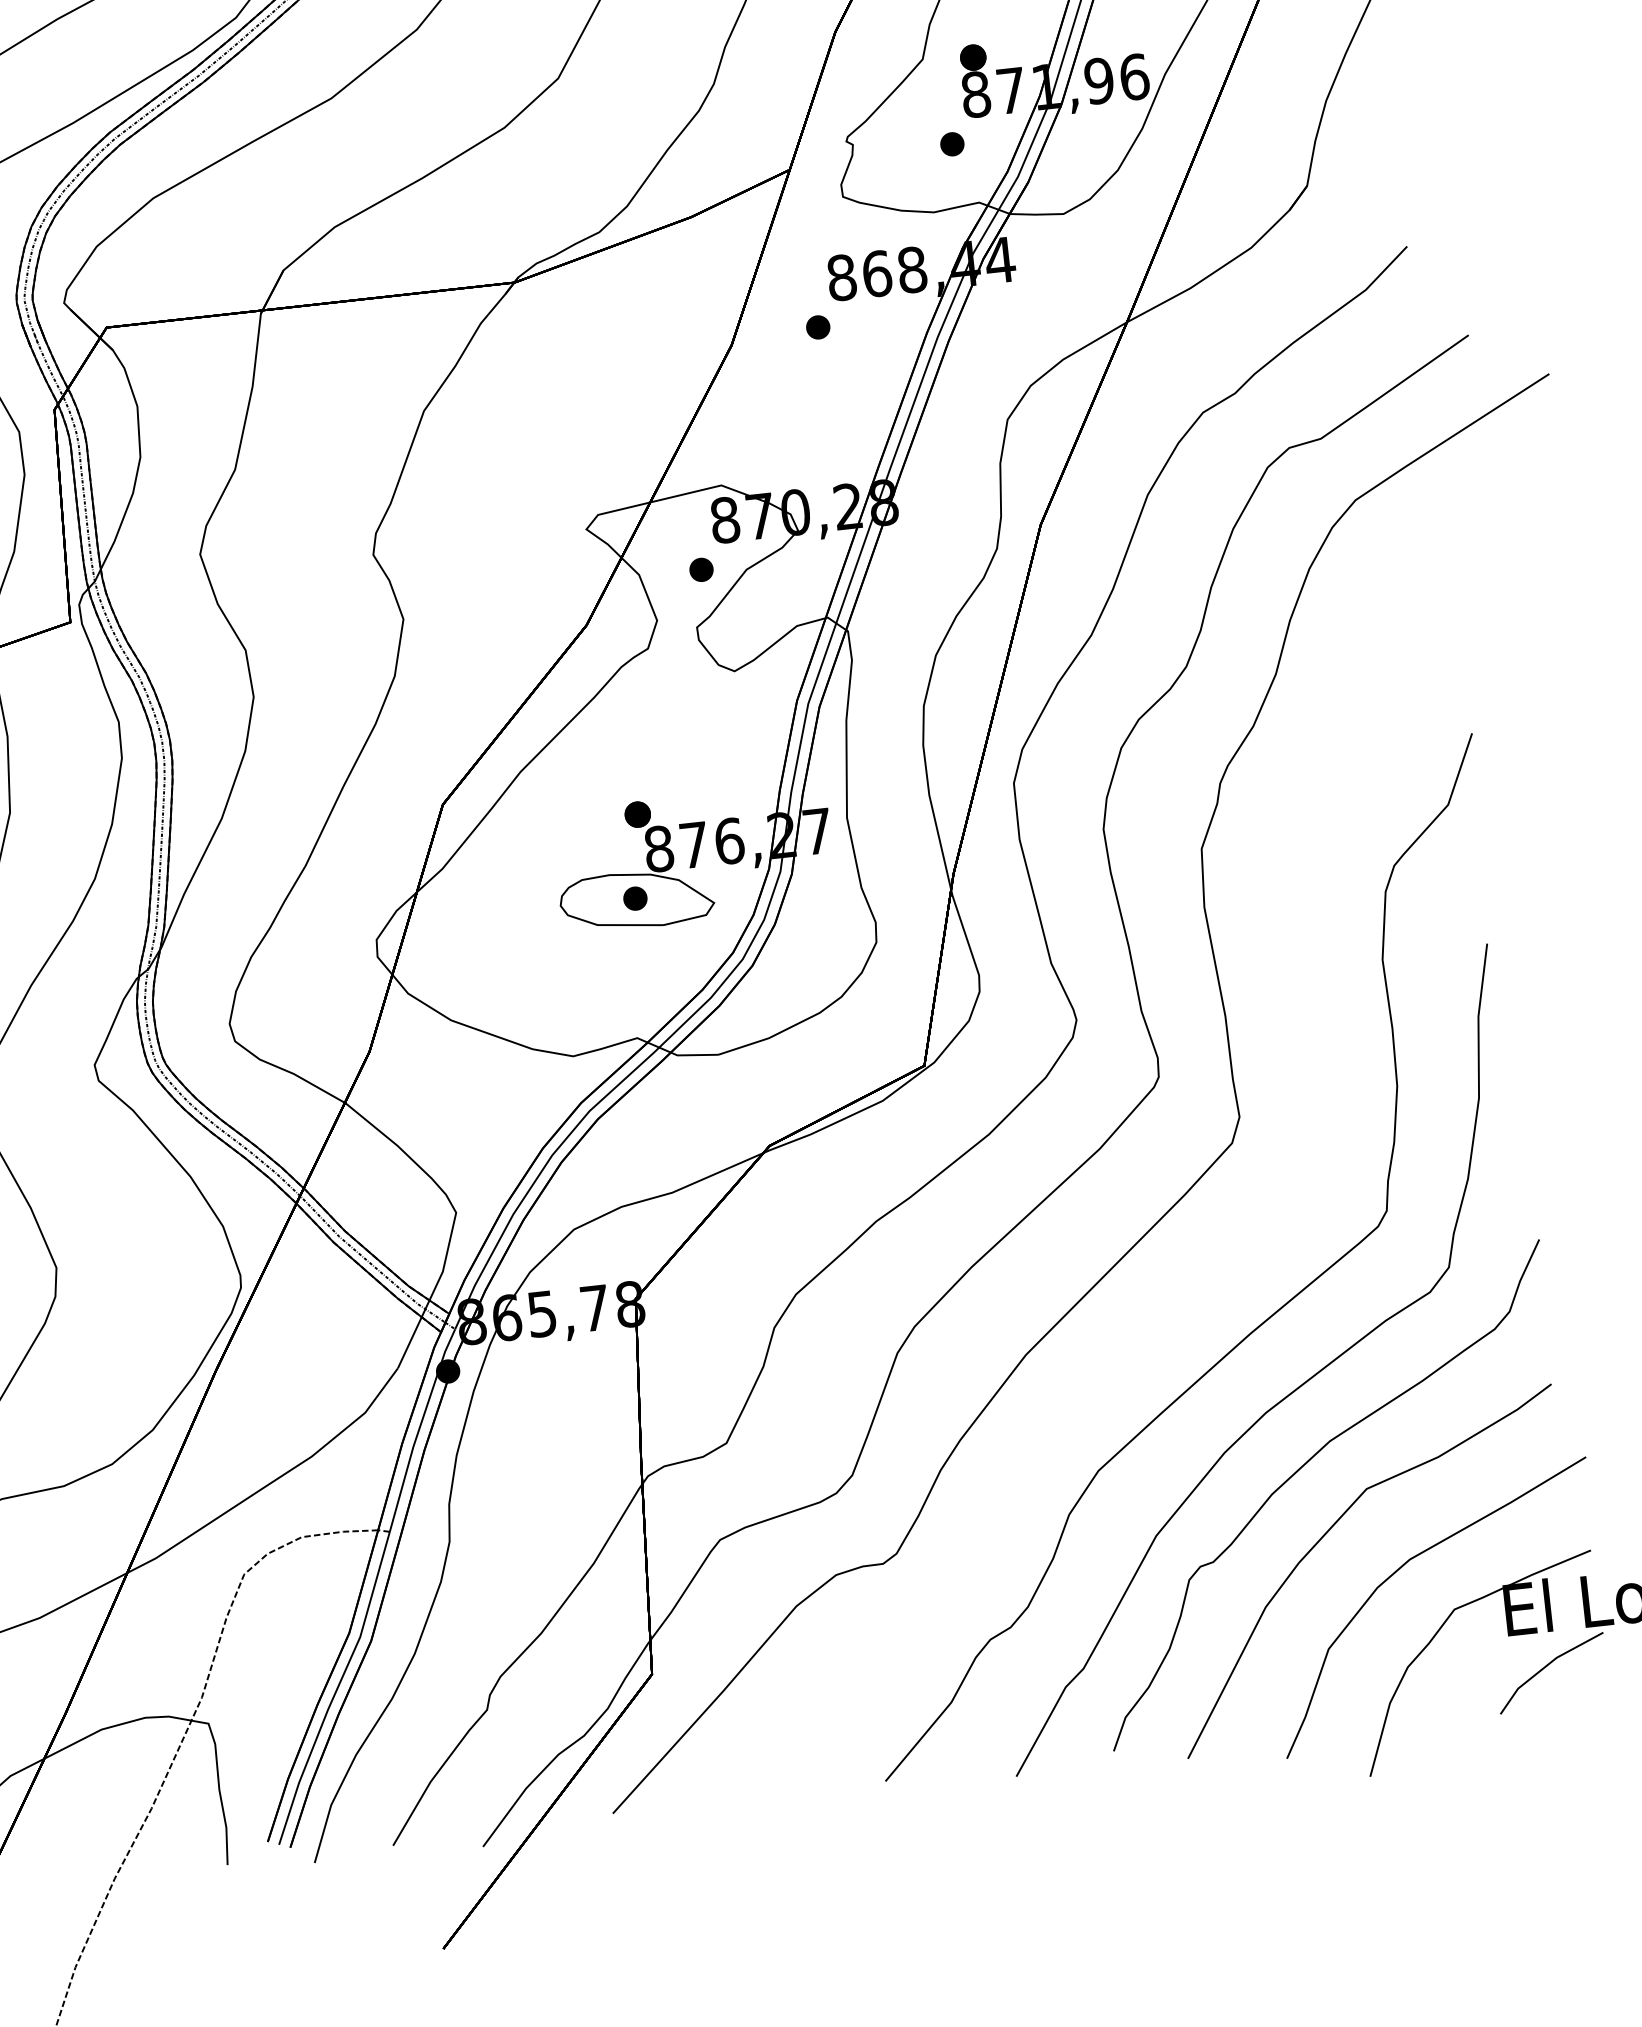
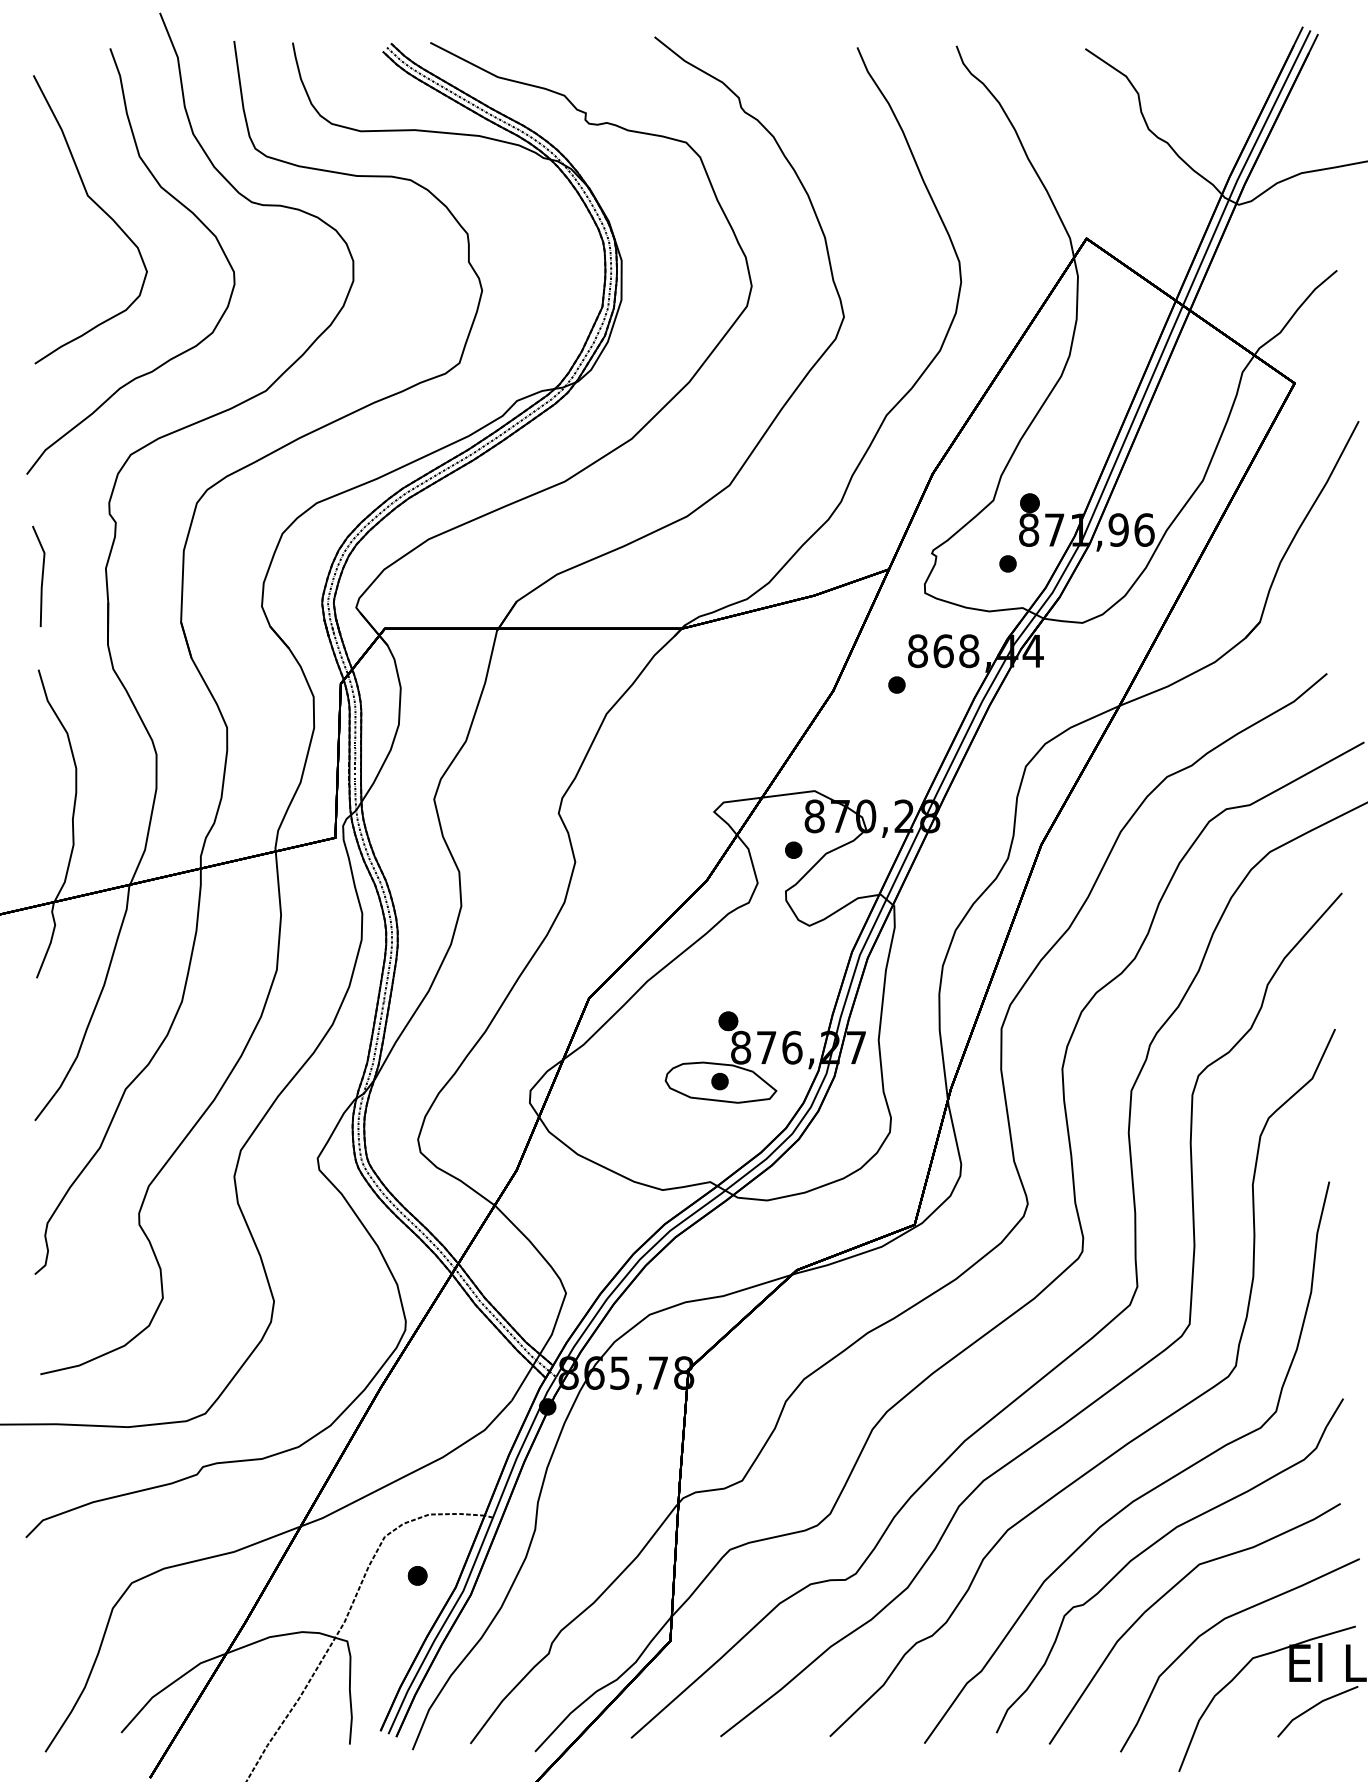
curve: (1197, 1279) -> (1094, 1400), added
part: (294, 1622) -> (417, 1575), added

